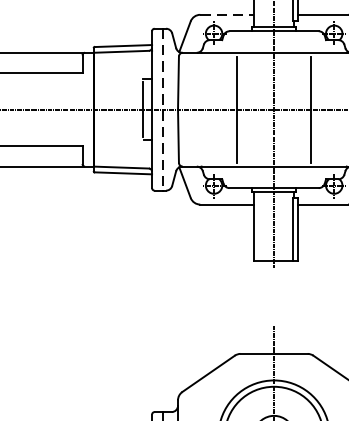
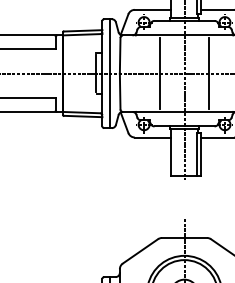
line: (228, 14) -> (153, 9), dashed -> solid
line: (162, 110) -> (109, 74), dashed -> solid

